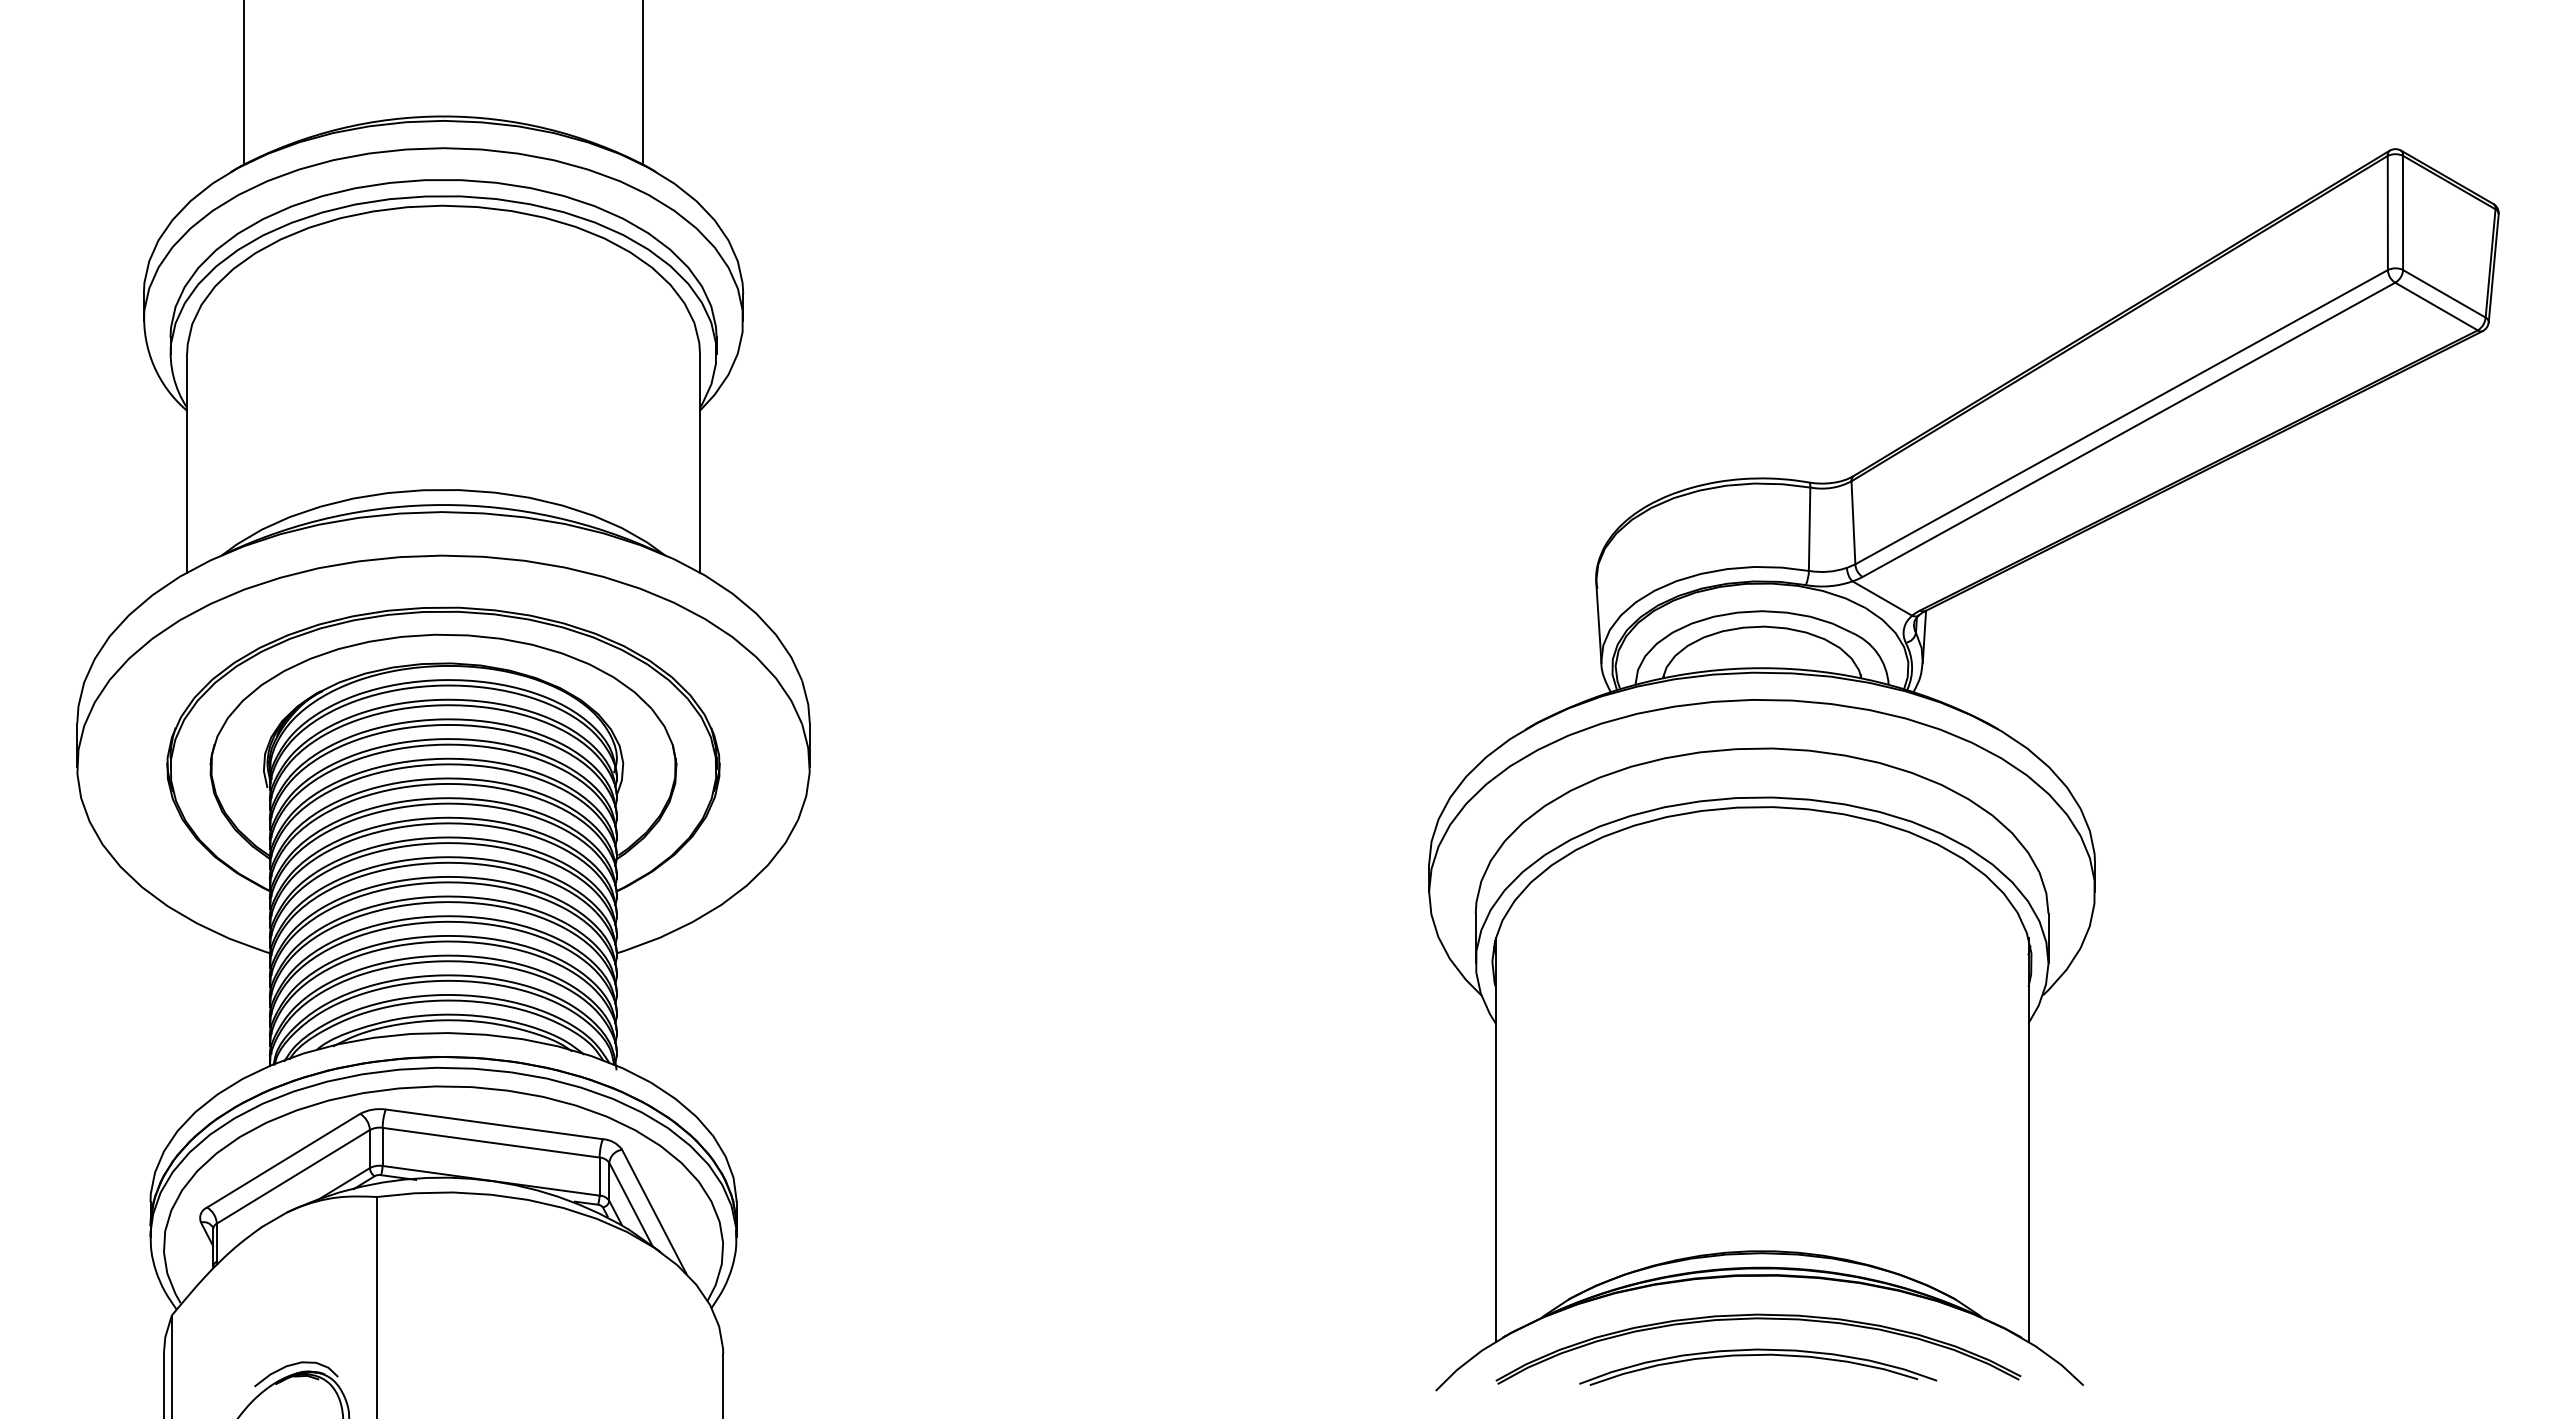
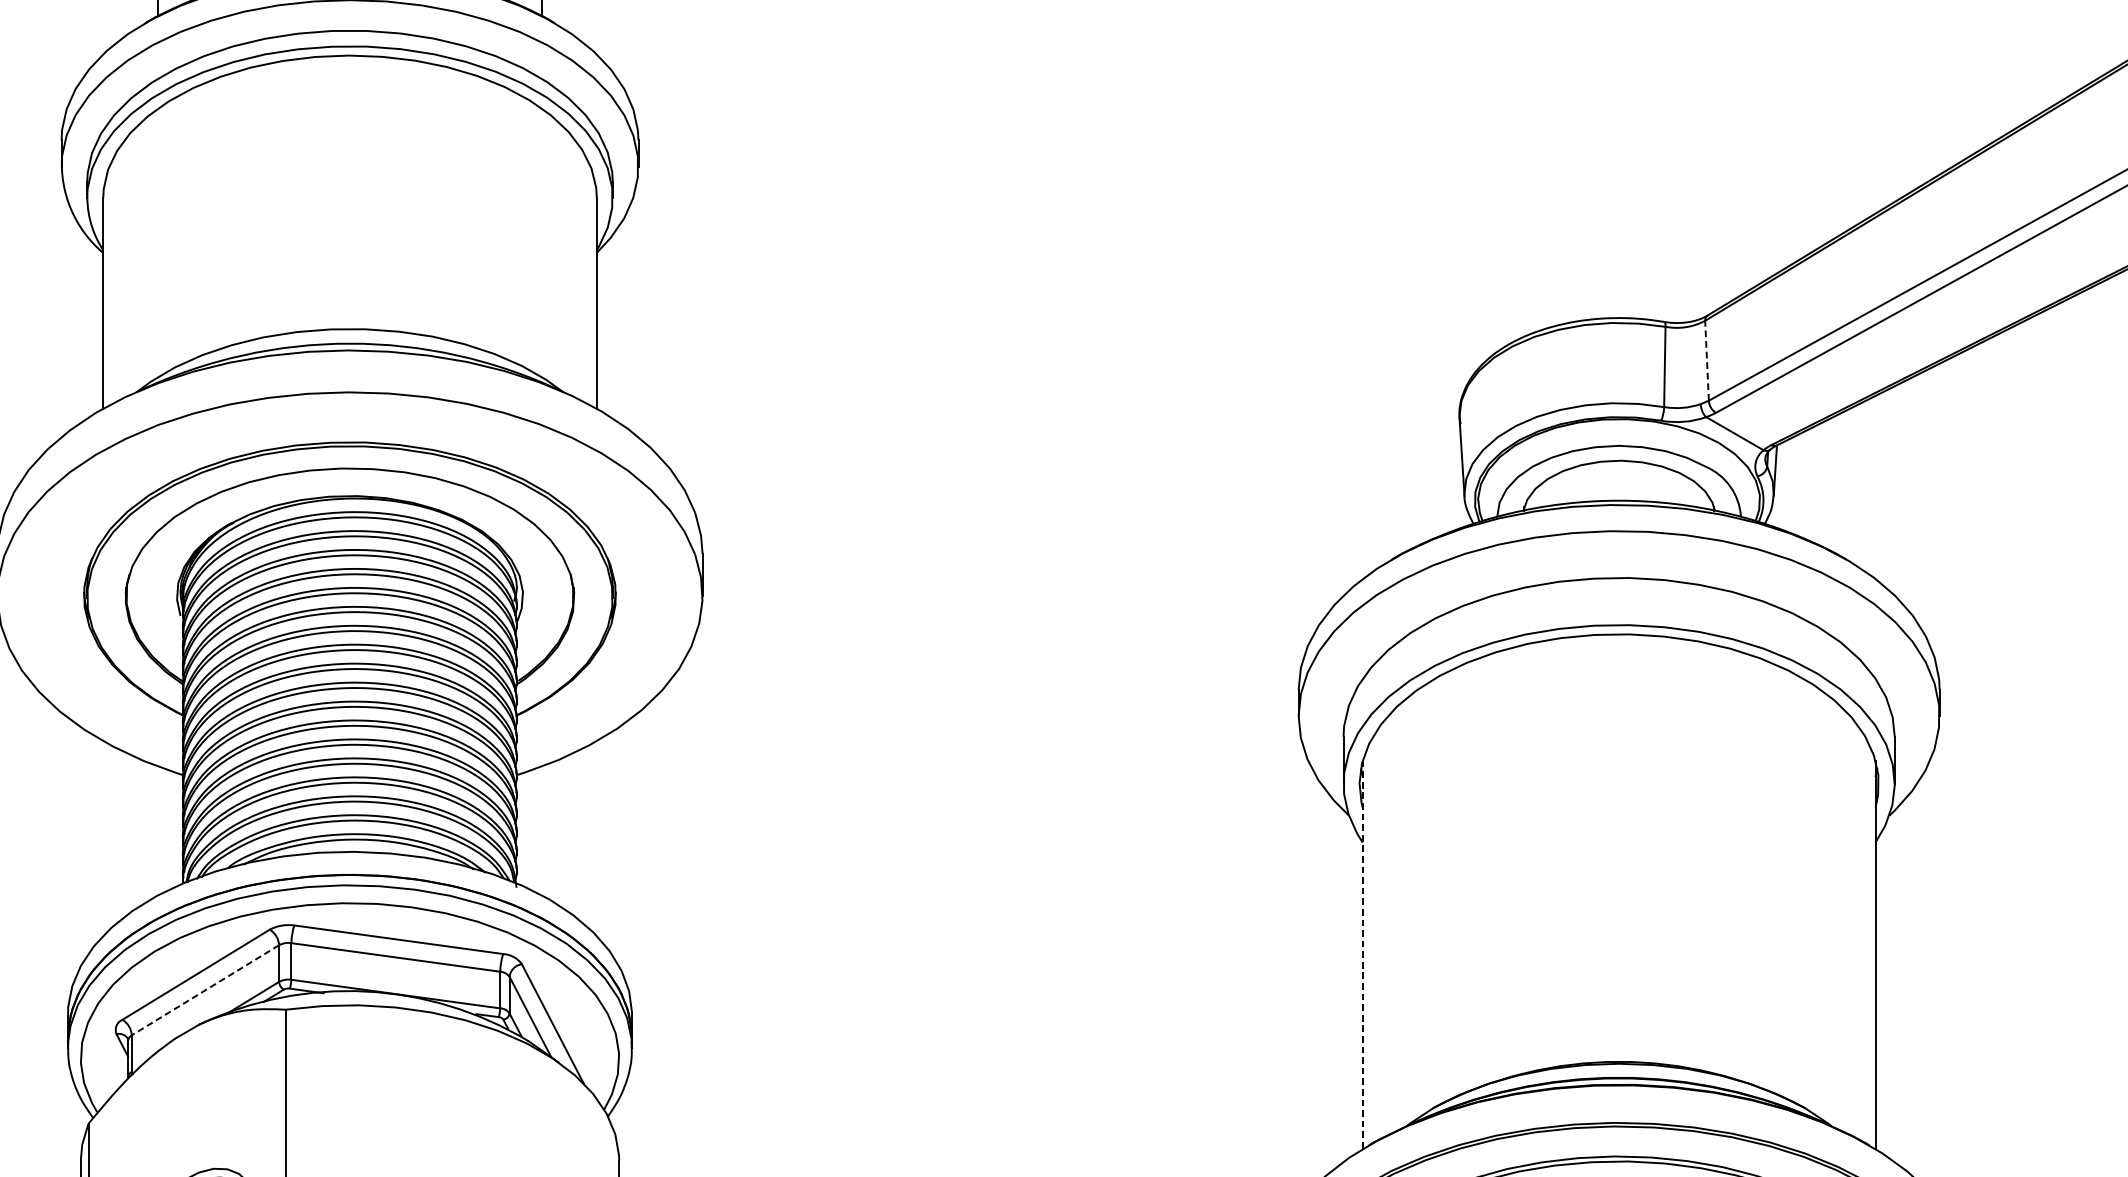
line: (1853, 522) -> (1707, 360), solid -> dashed
line: (1495, 1140) -> (1362, 955), solid -> dashed
line: (293, 1176) -> (205, 989), solid -> dashed

